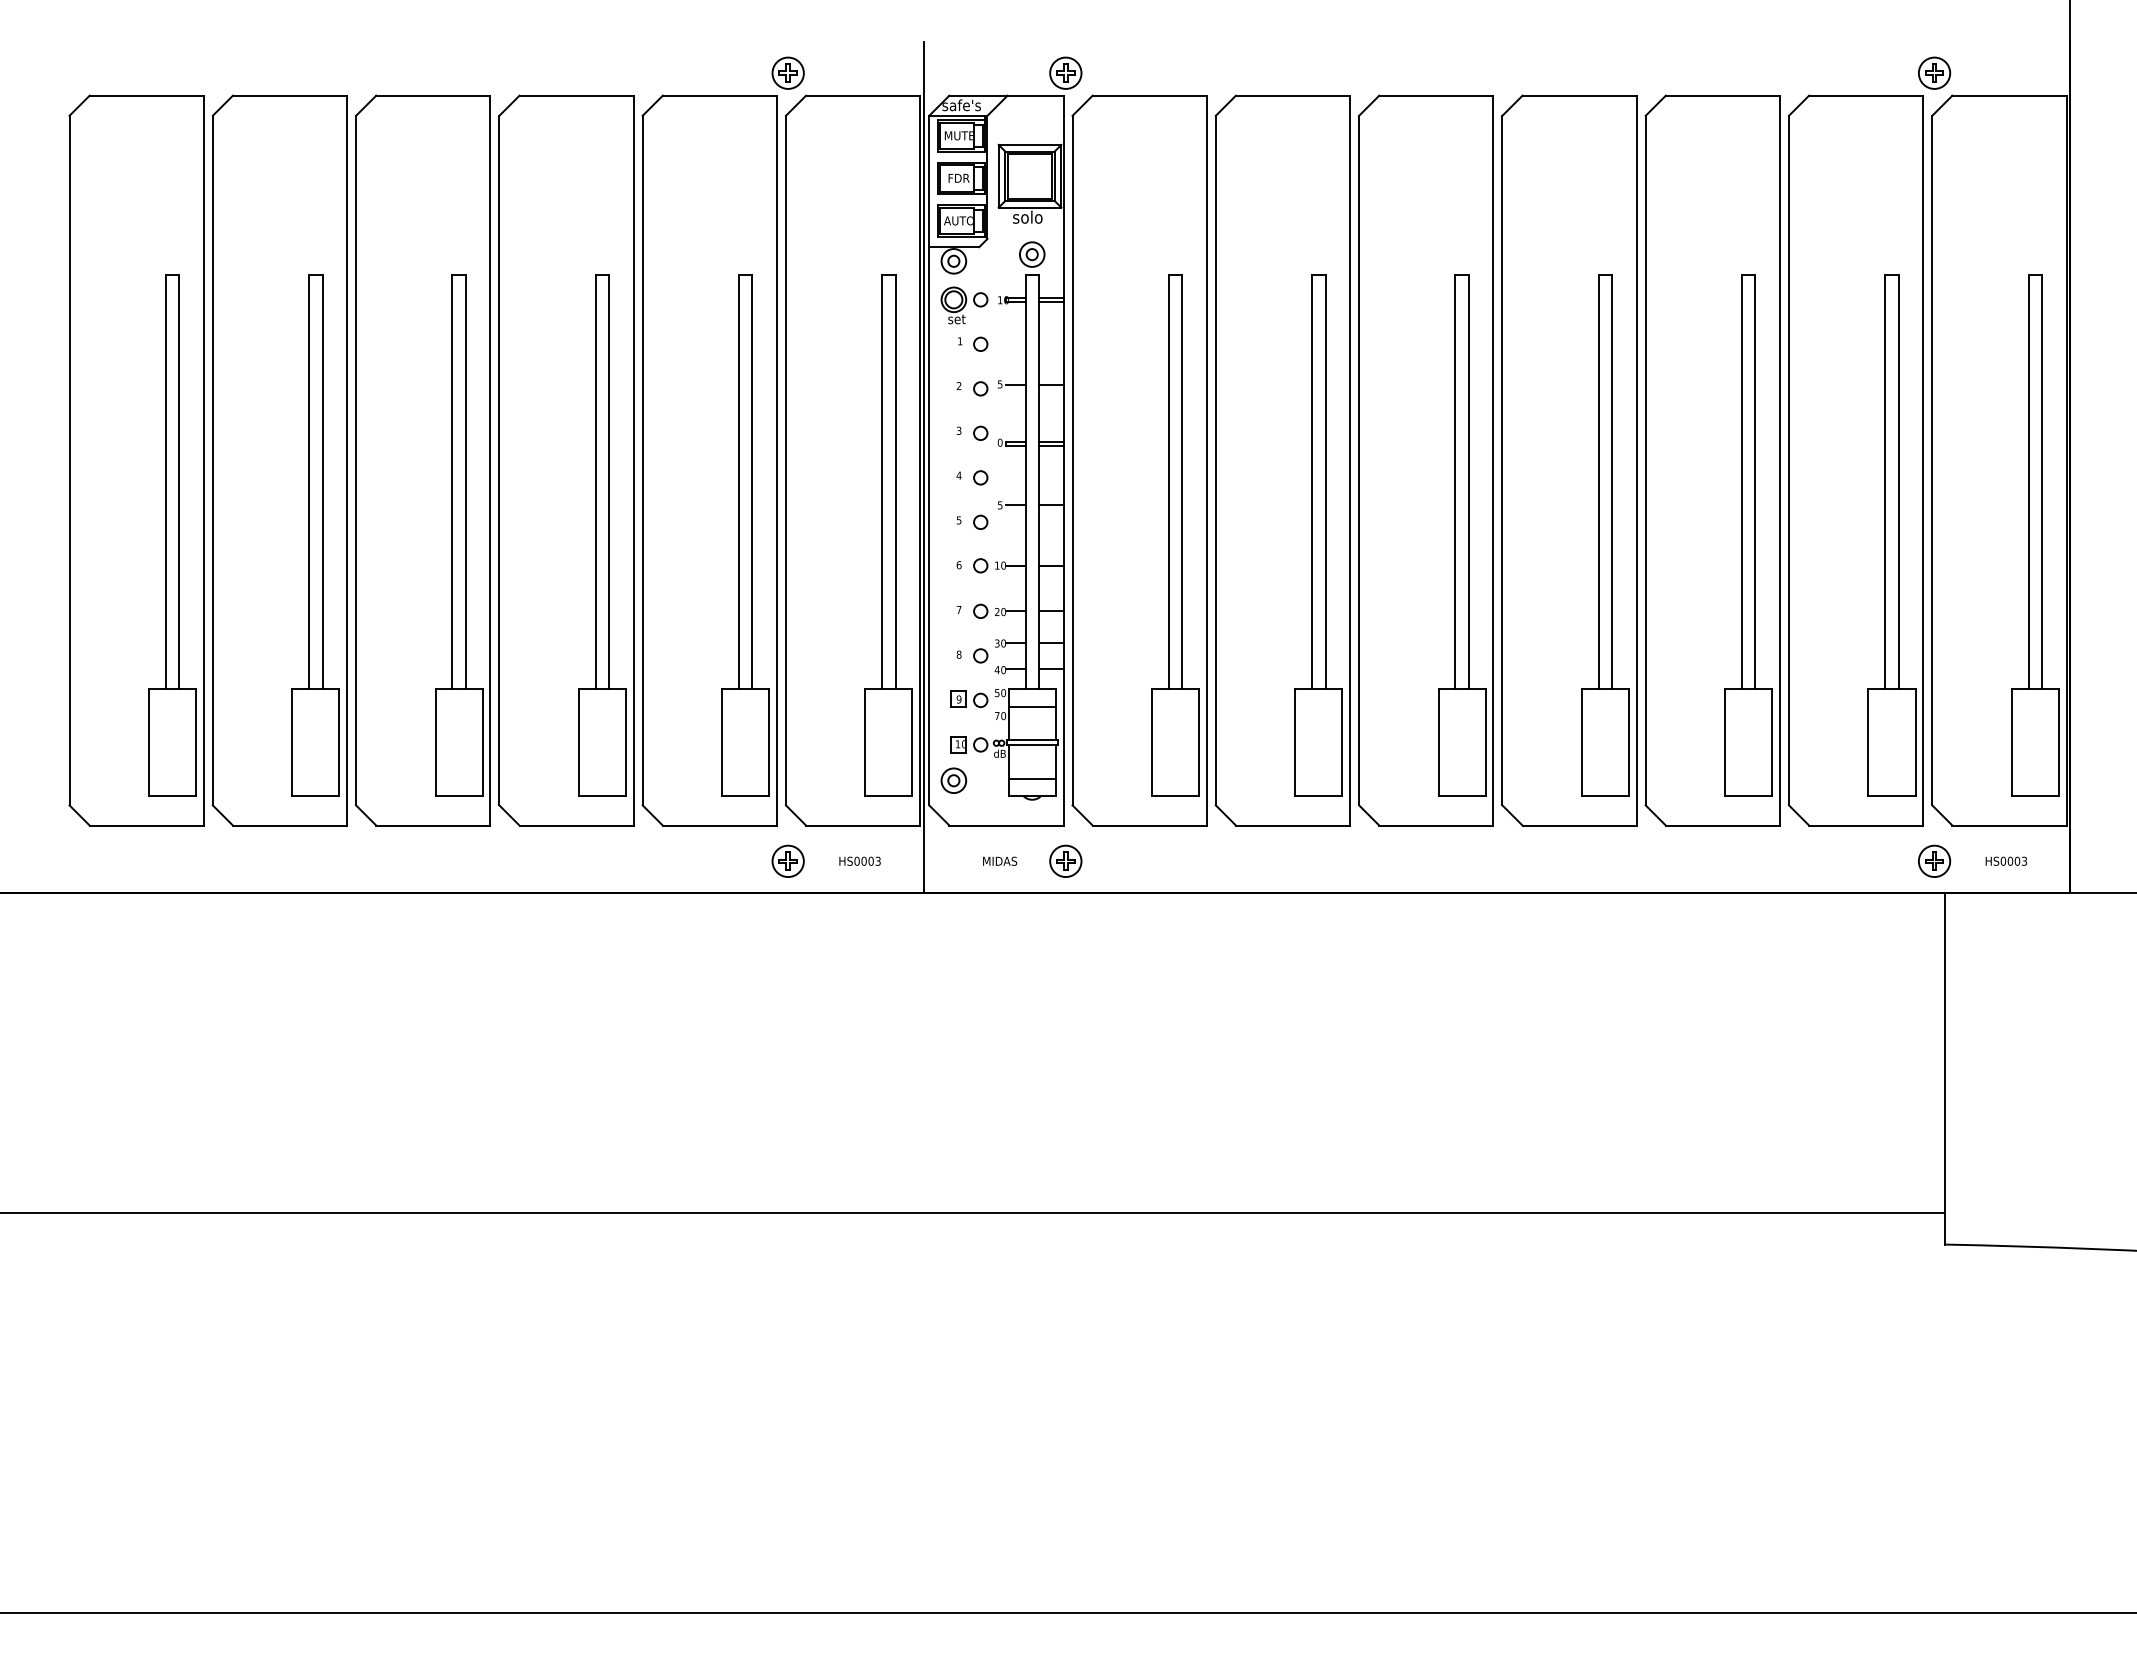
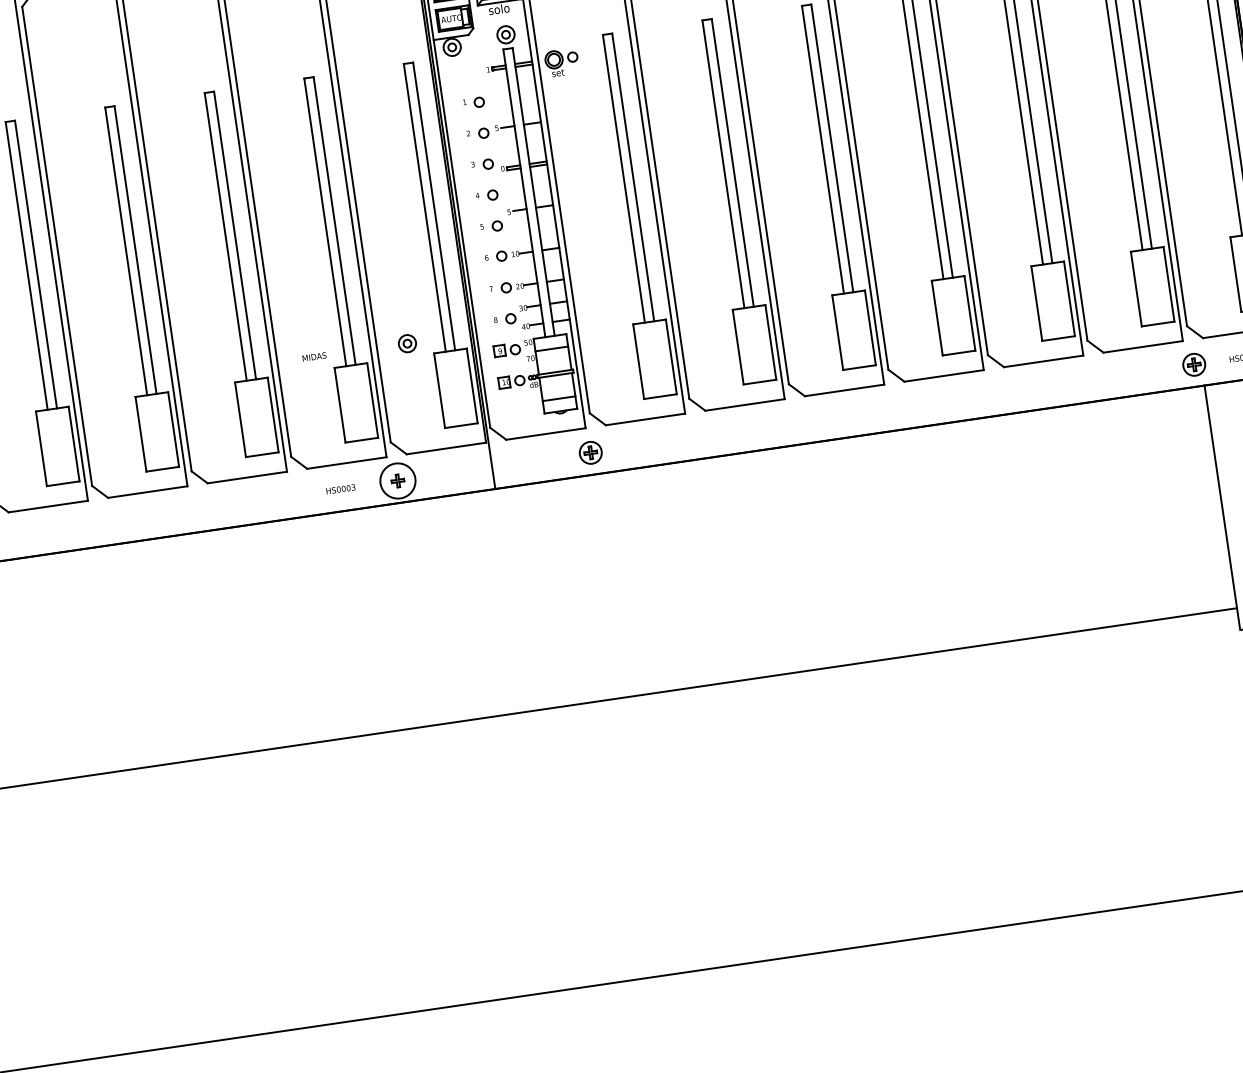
part: (964, 305) -> (562, 62), moved
part: (953, 780) -> (407, 343), moved
text: (859, 860) -> (340, 488), moved
text: (1000, 860) -> (314, 356), moved
circle: (787, 861) -> (397, 481), size x1.6

